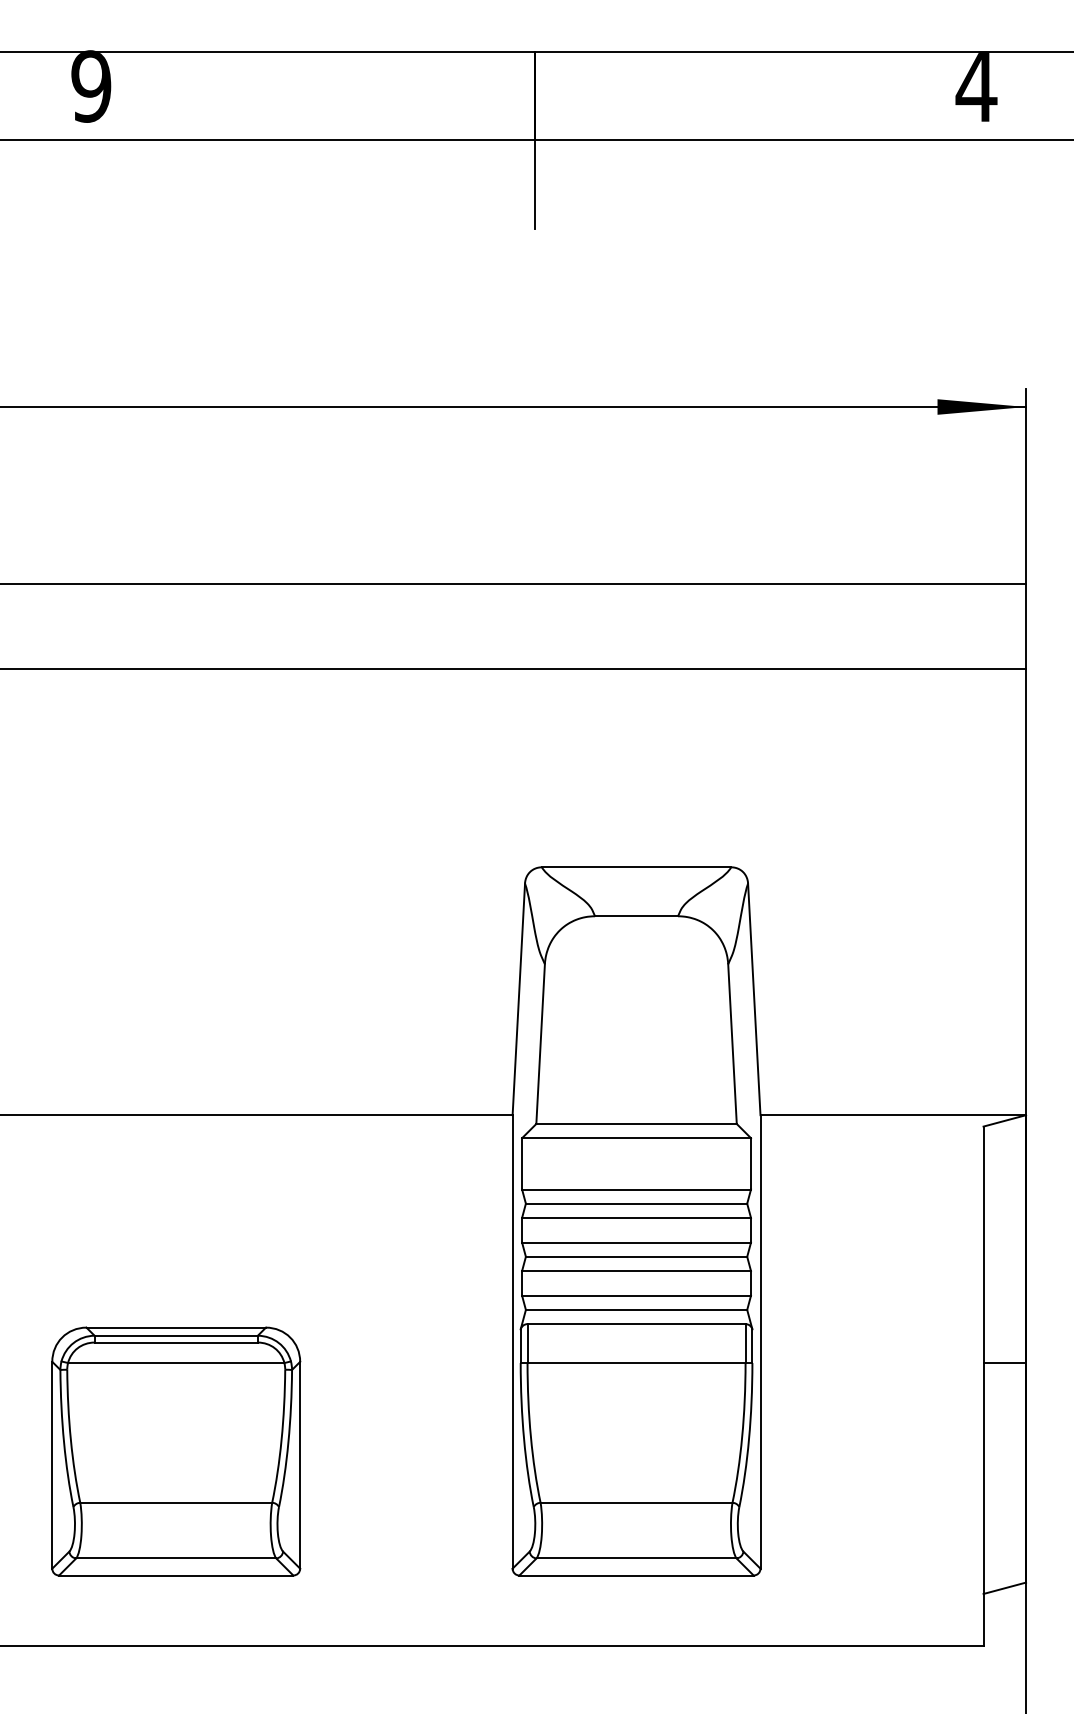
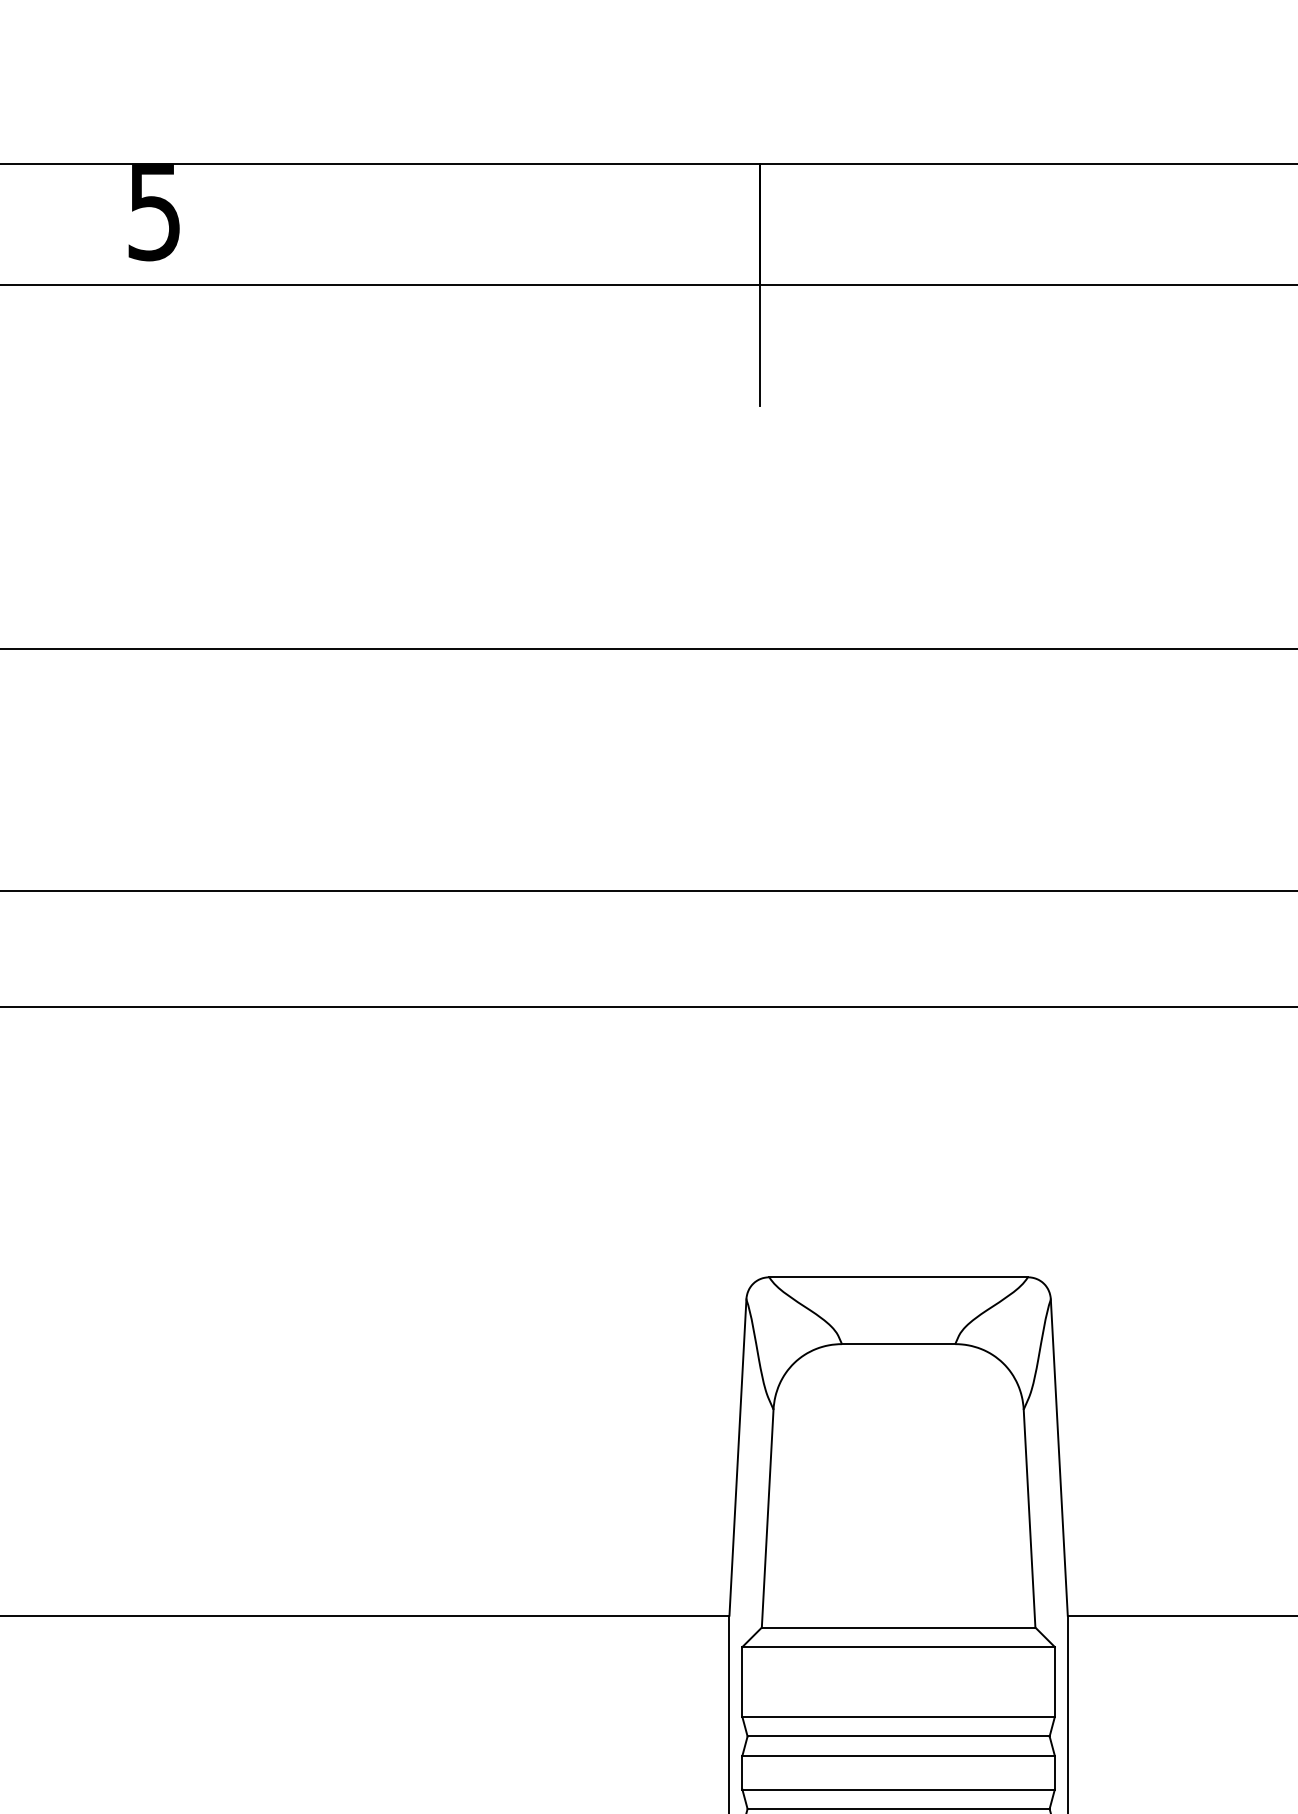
text: (91, 86) -> (154, 211), 9 -> 5

